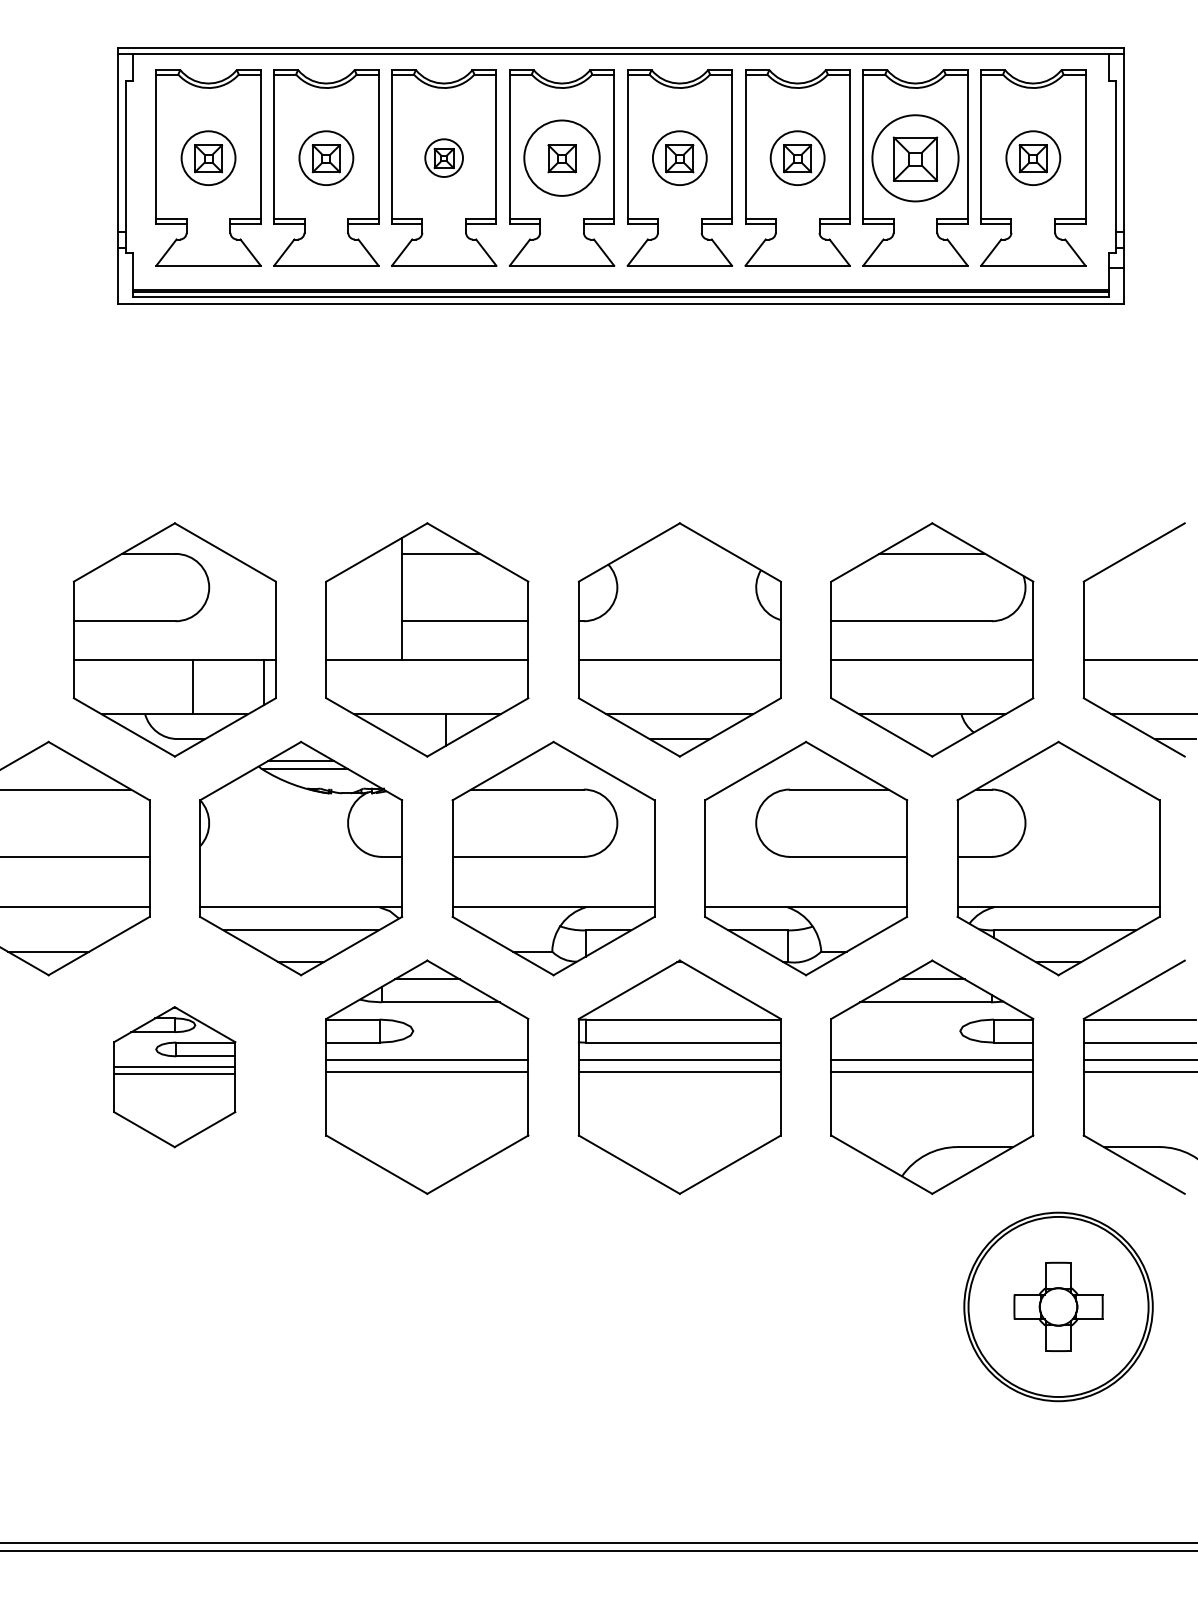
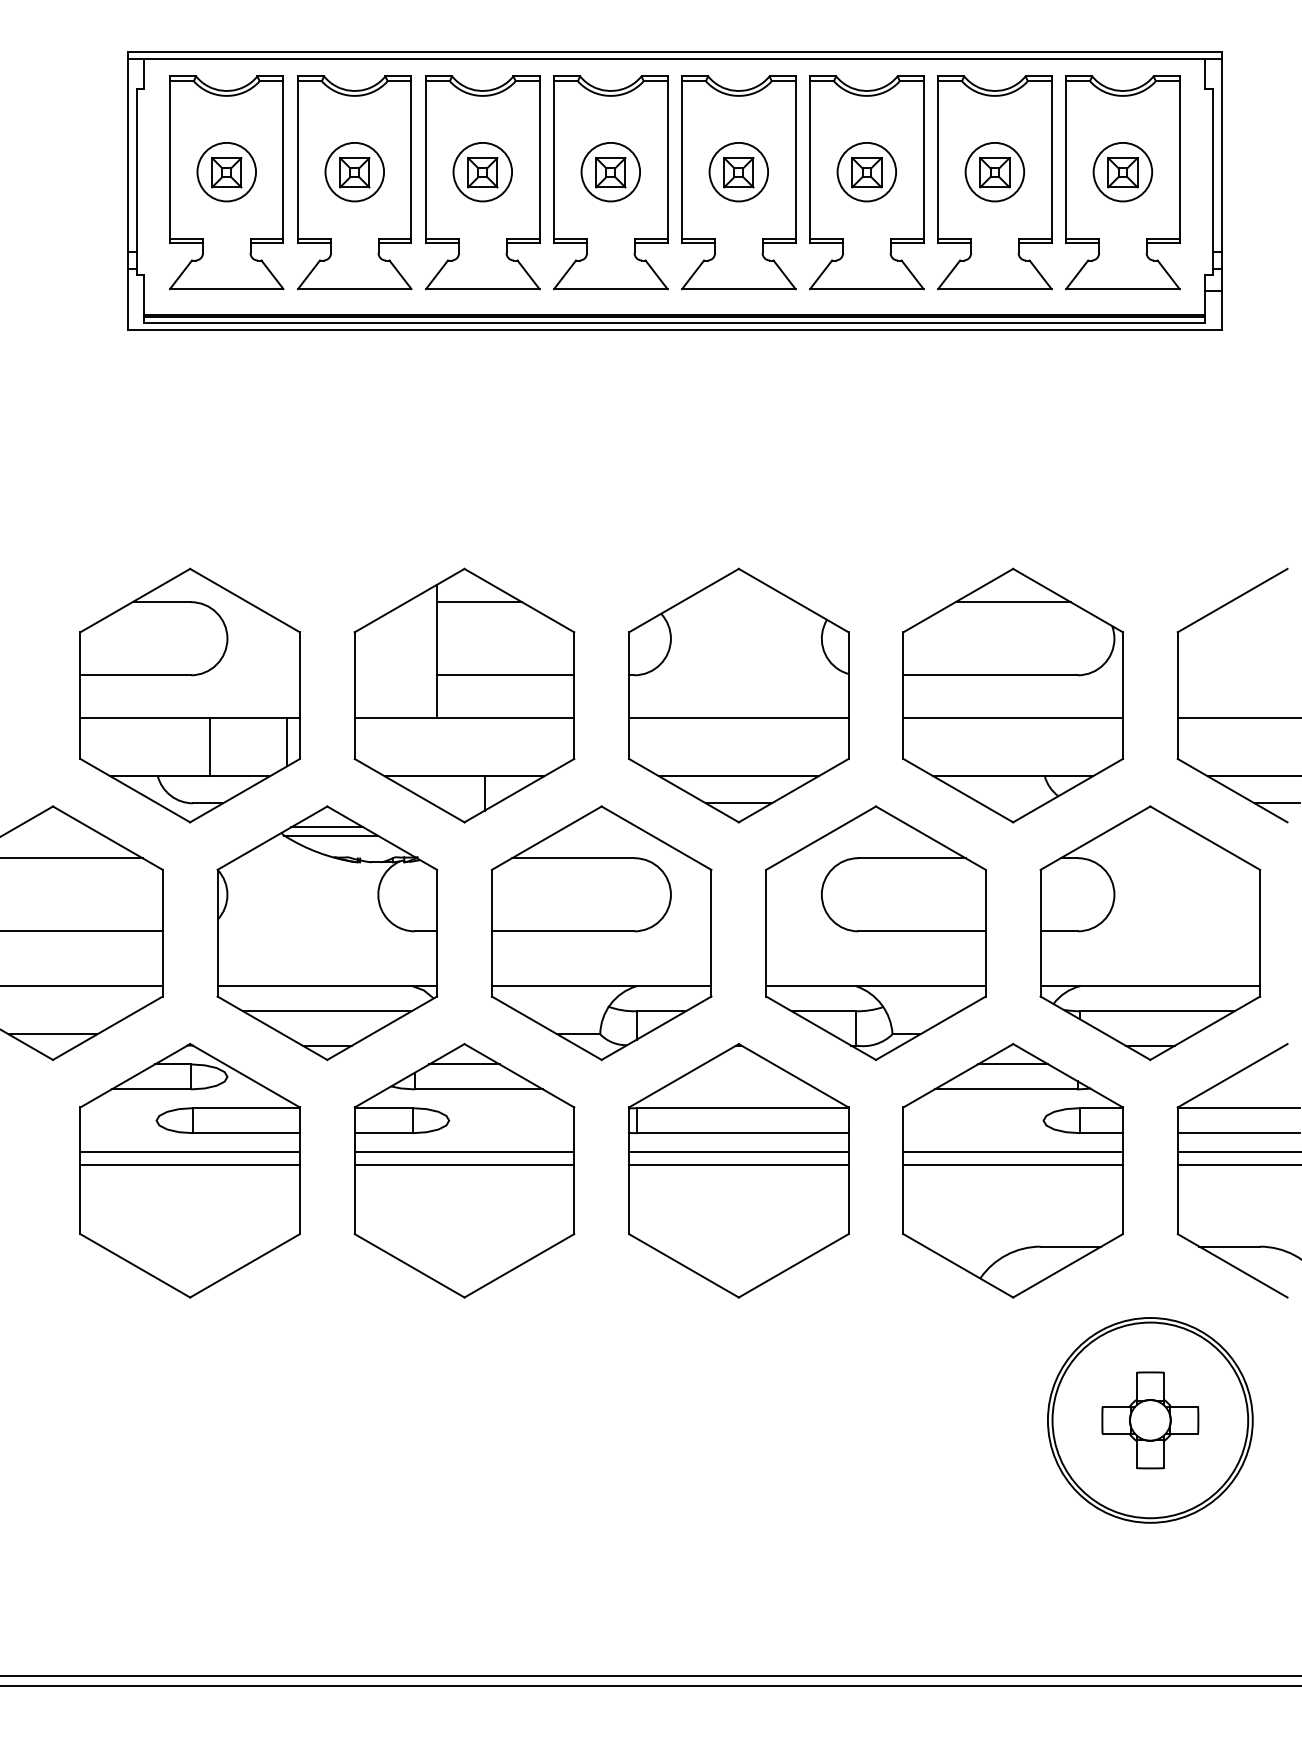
part: (443, 157) -> (482, 171), size x1.43
part: (915, 157) -> (994, 171), size x0.62
circle: (561, 158) -> (610, 172), size x0.71
part: (174, 1076) -> (189, 1169), size x1.67

